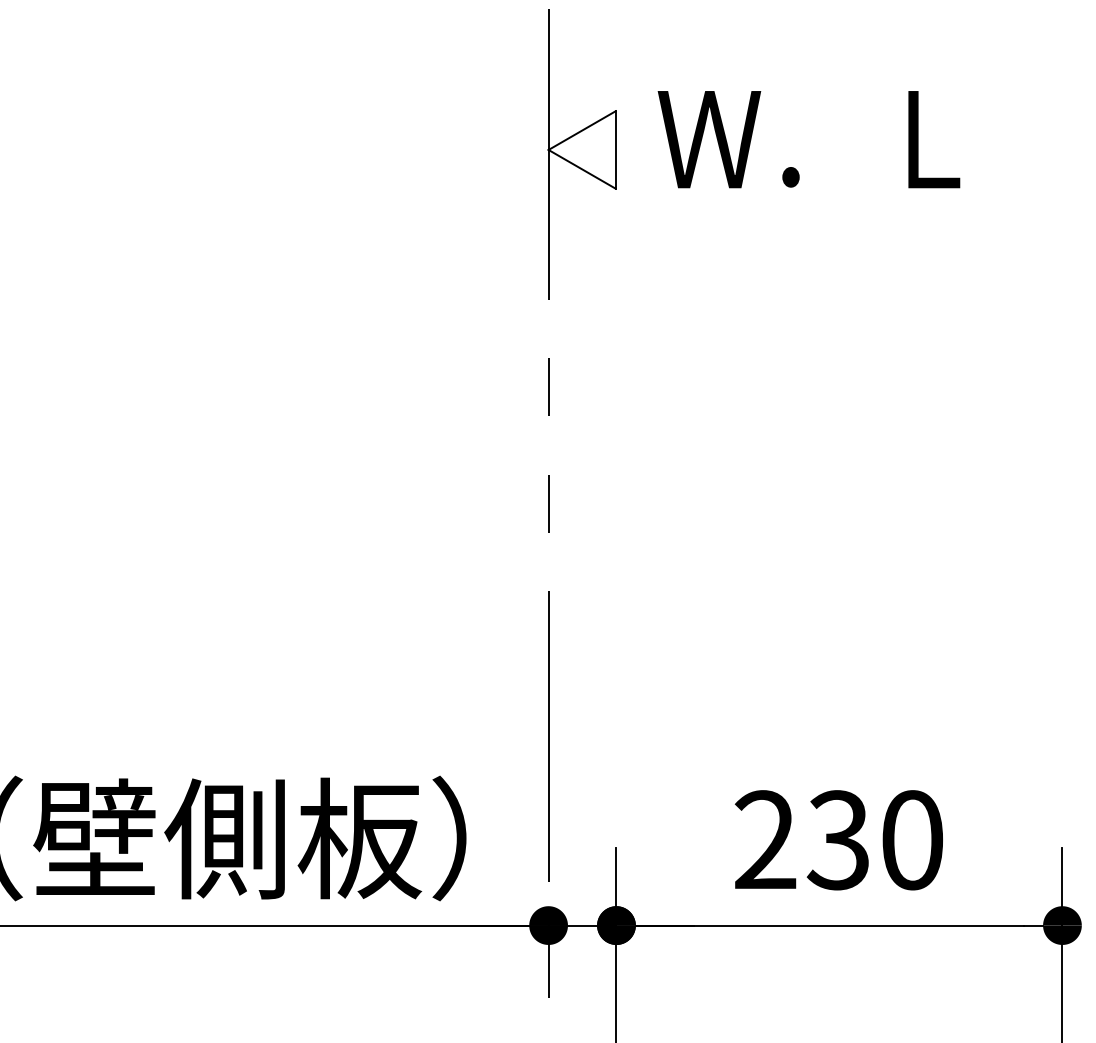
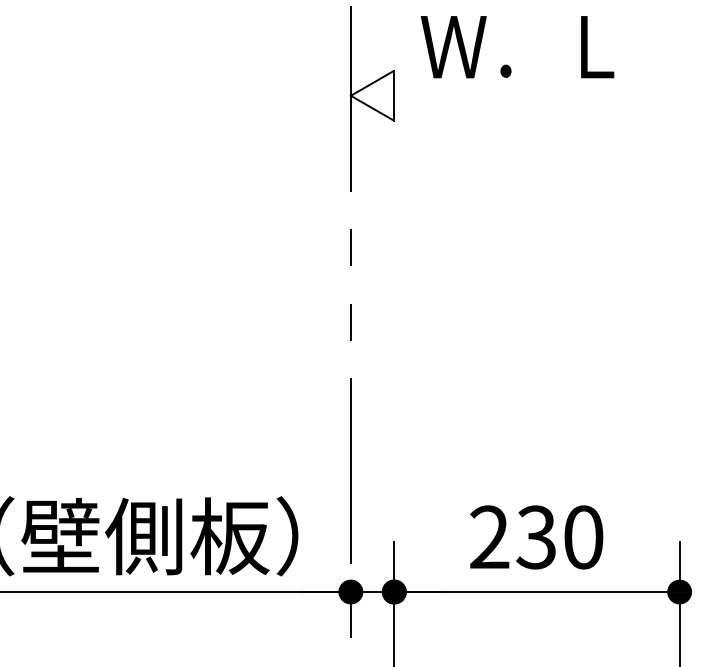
text: (809, 140) -> (517, 47), moved

